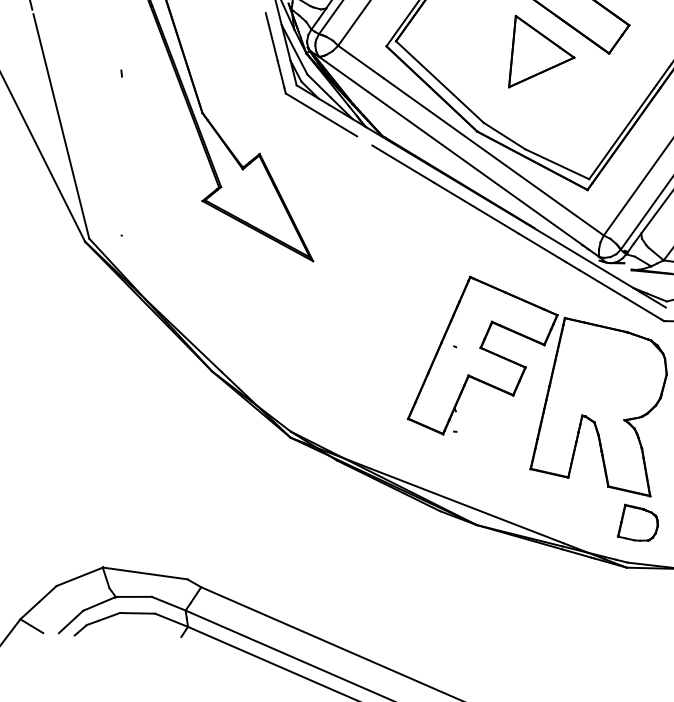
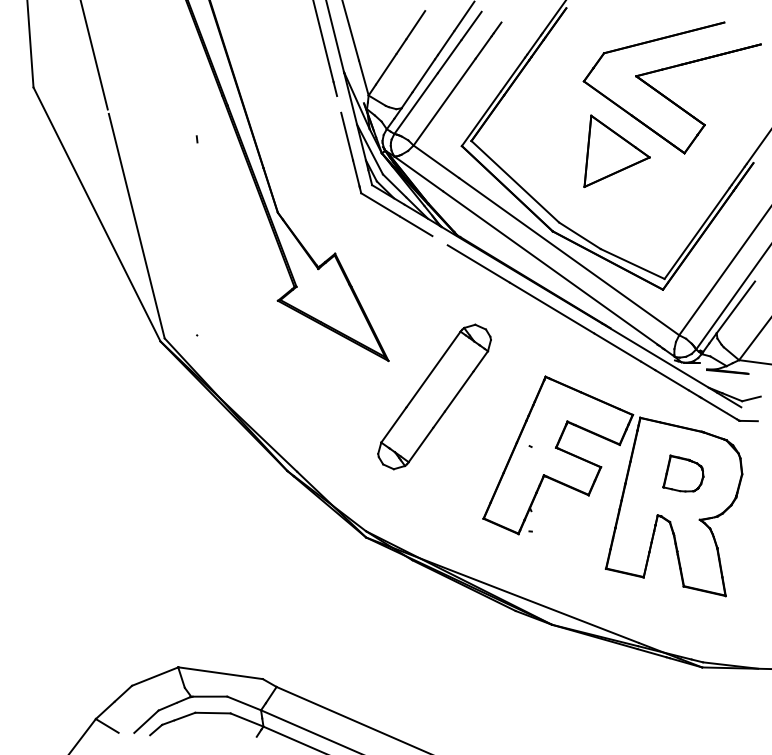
line: (121, 73) -> (196, 139), moved
part: (359, 296) -> (434, 396), added
part: (638, 522) -> (683, 473), moved

